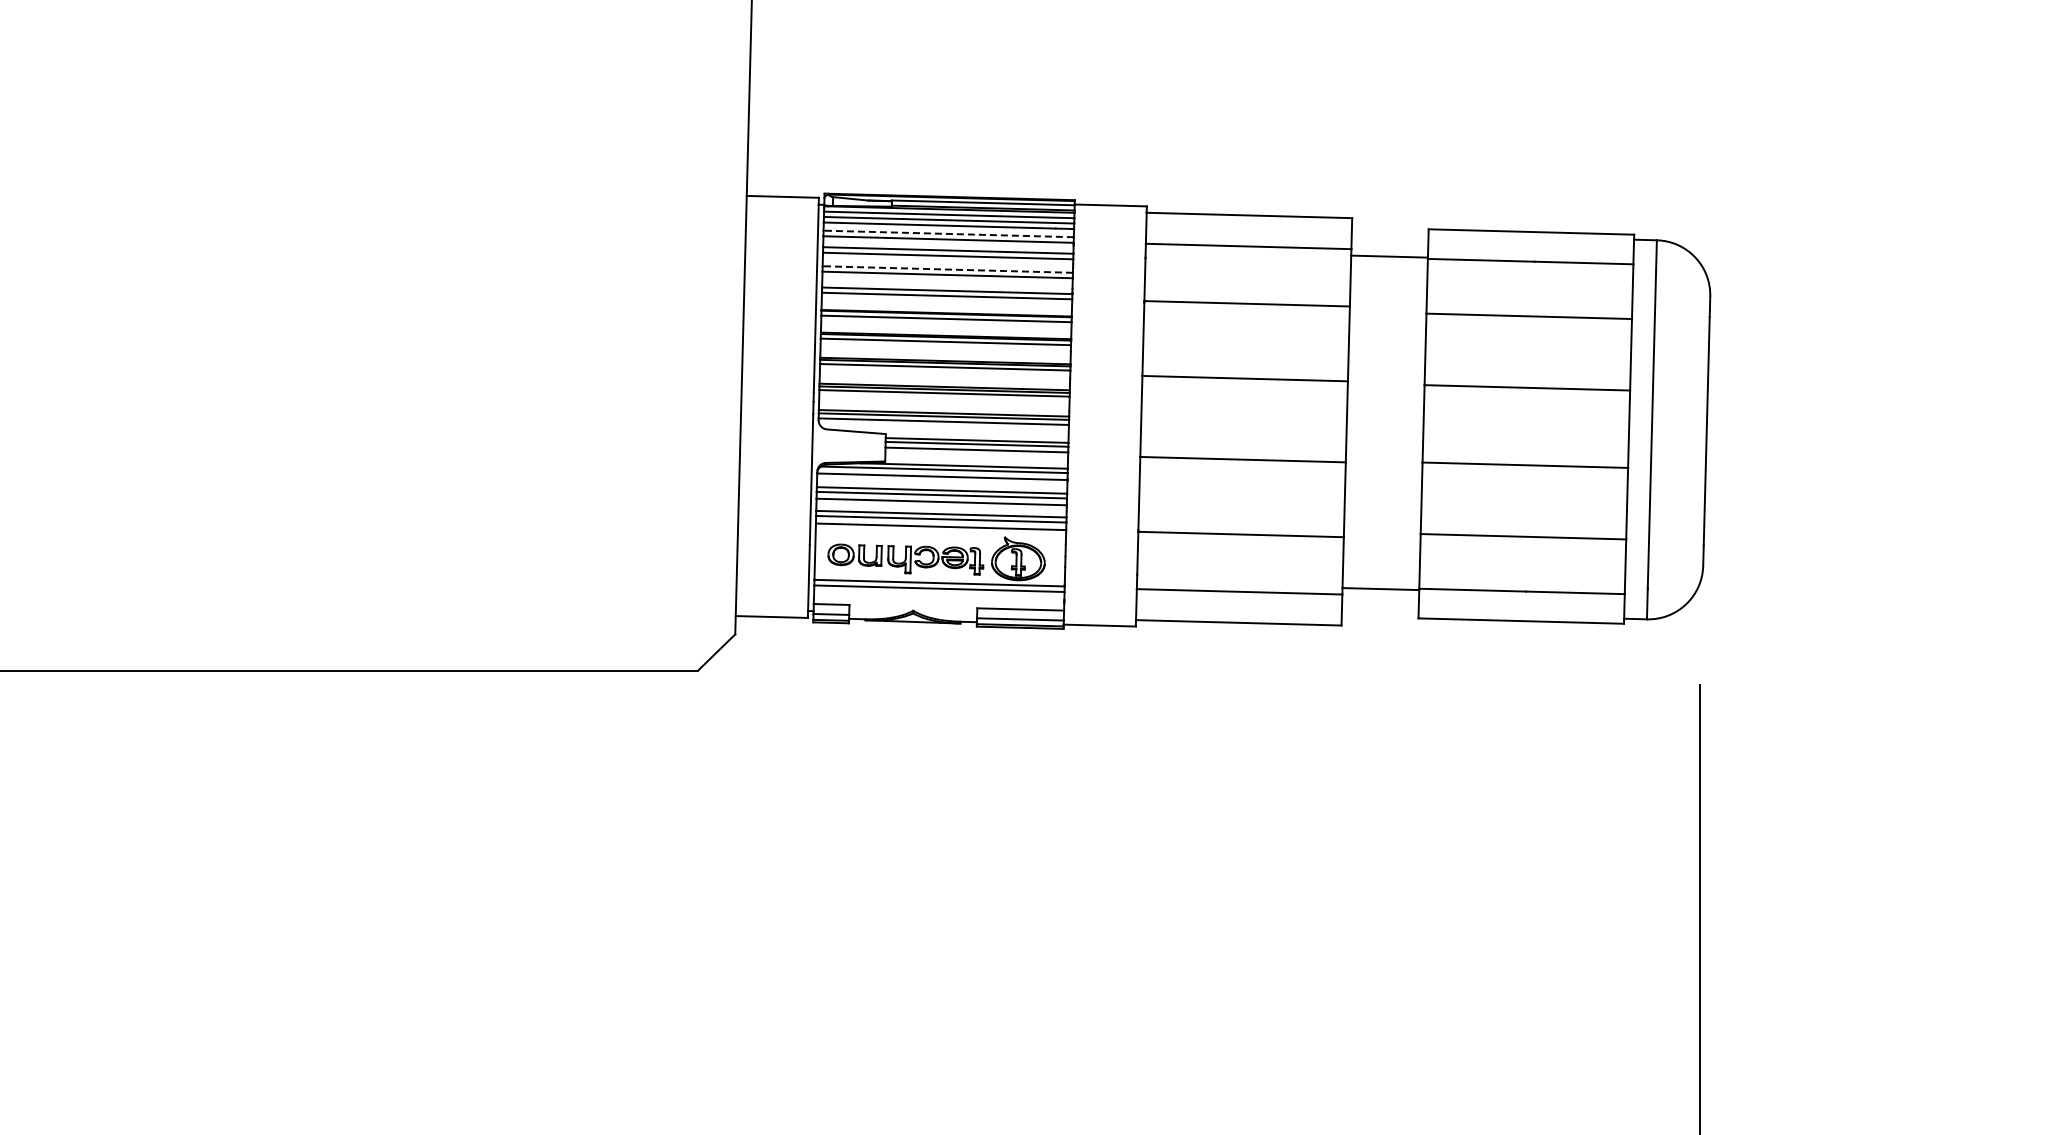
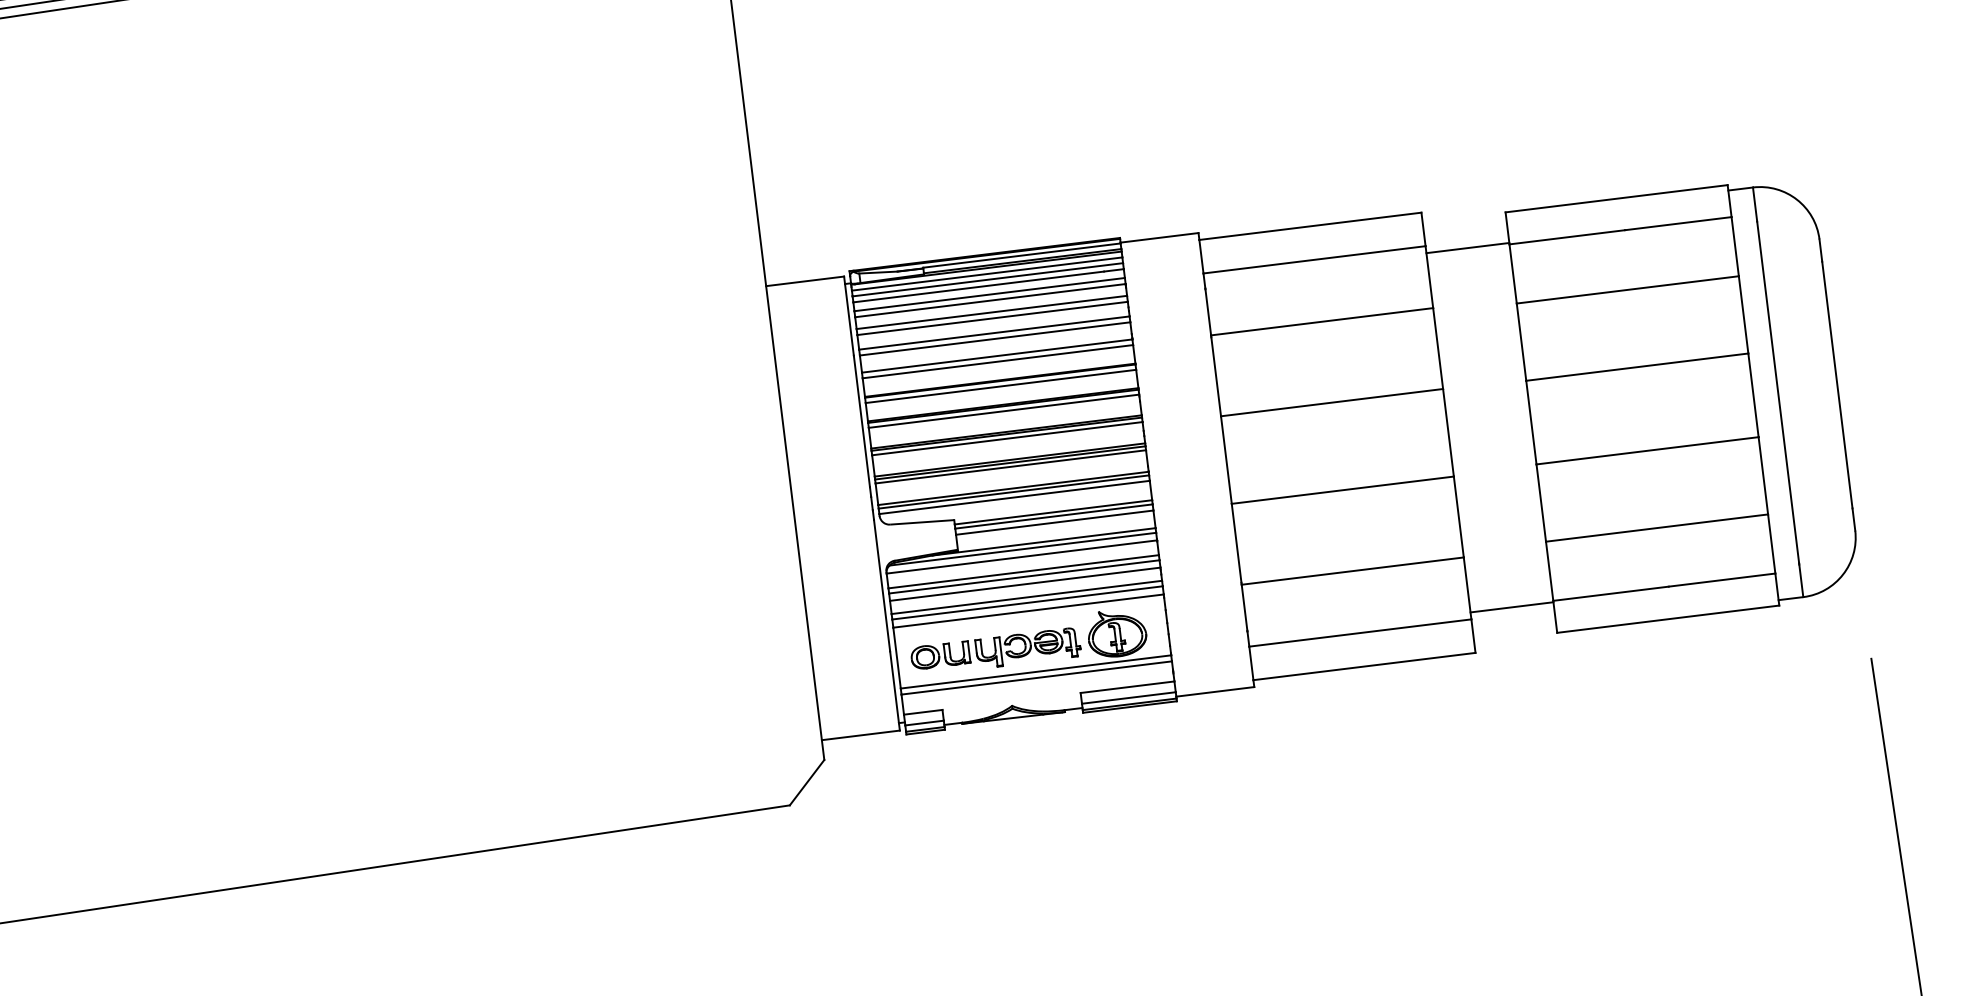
line: (948, 233) -> (989, 294), dashed -> solid
line: (947, 269) -> (994, 333), dashed -> solid

